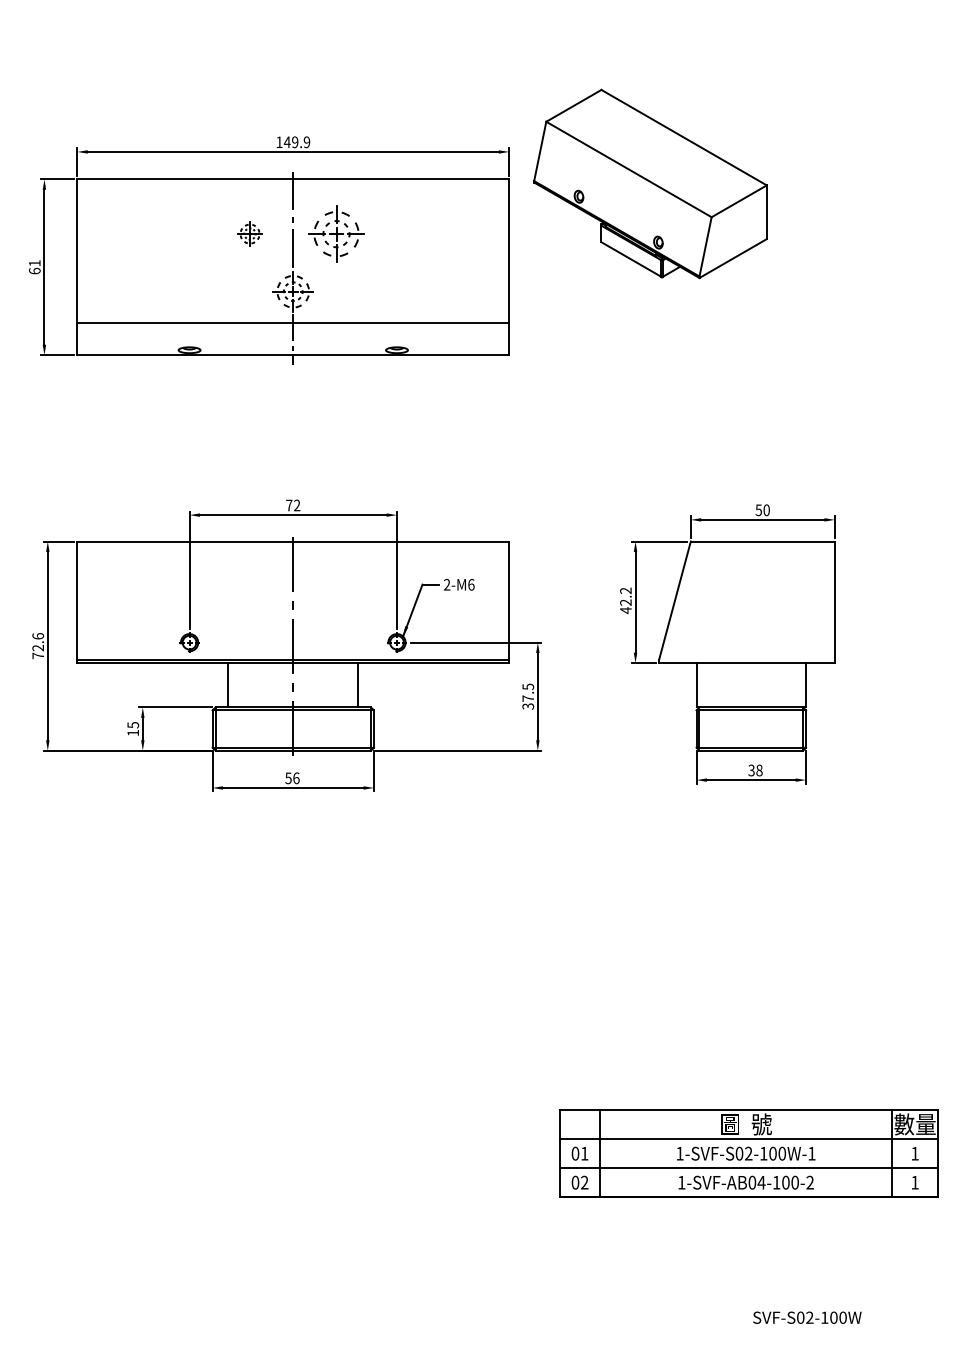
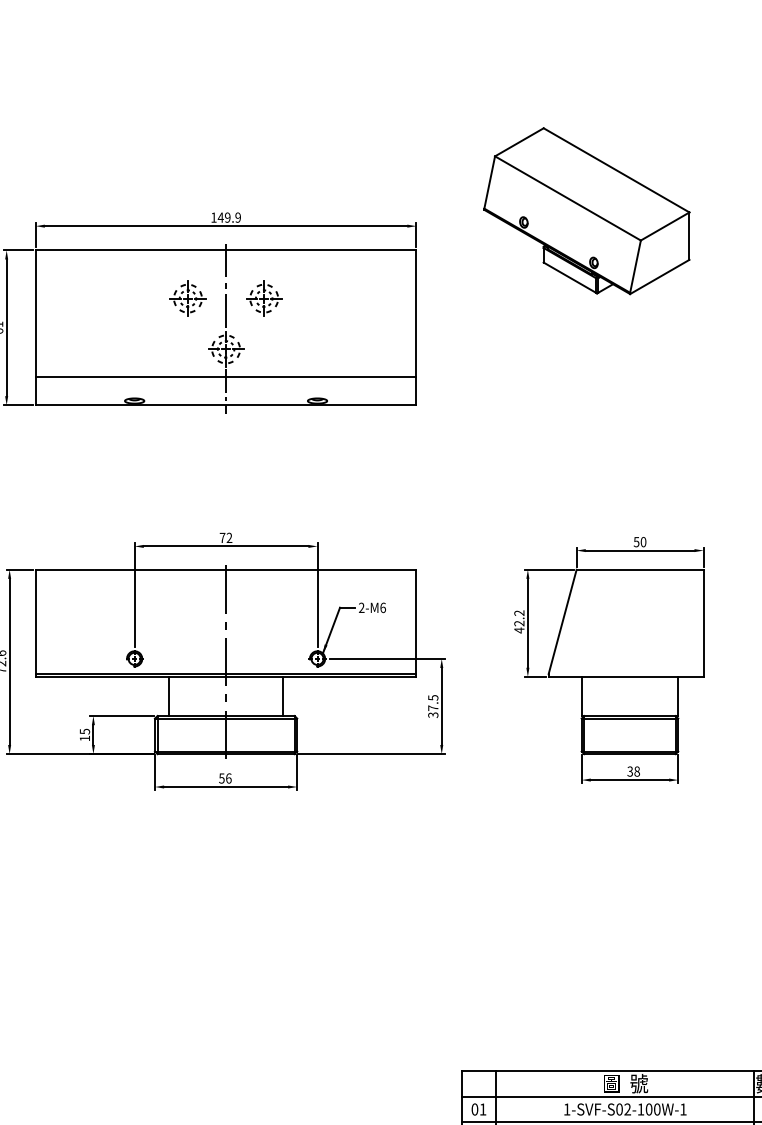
part: (650, 183) -> (586, 210), moved
part: (249, 233) -> (187, 298), size x1.67
part: (336, 233) -> (264, 298), size x0.71

